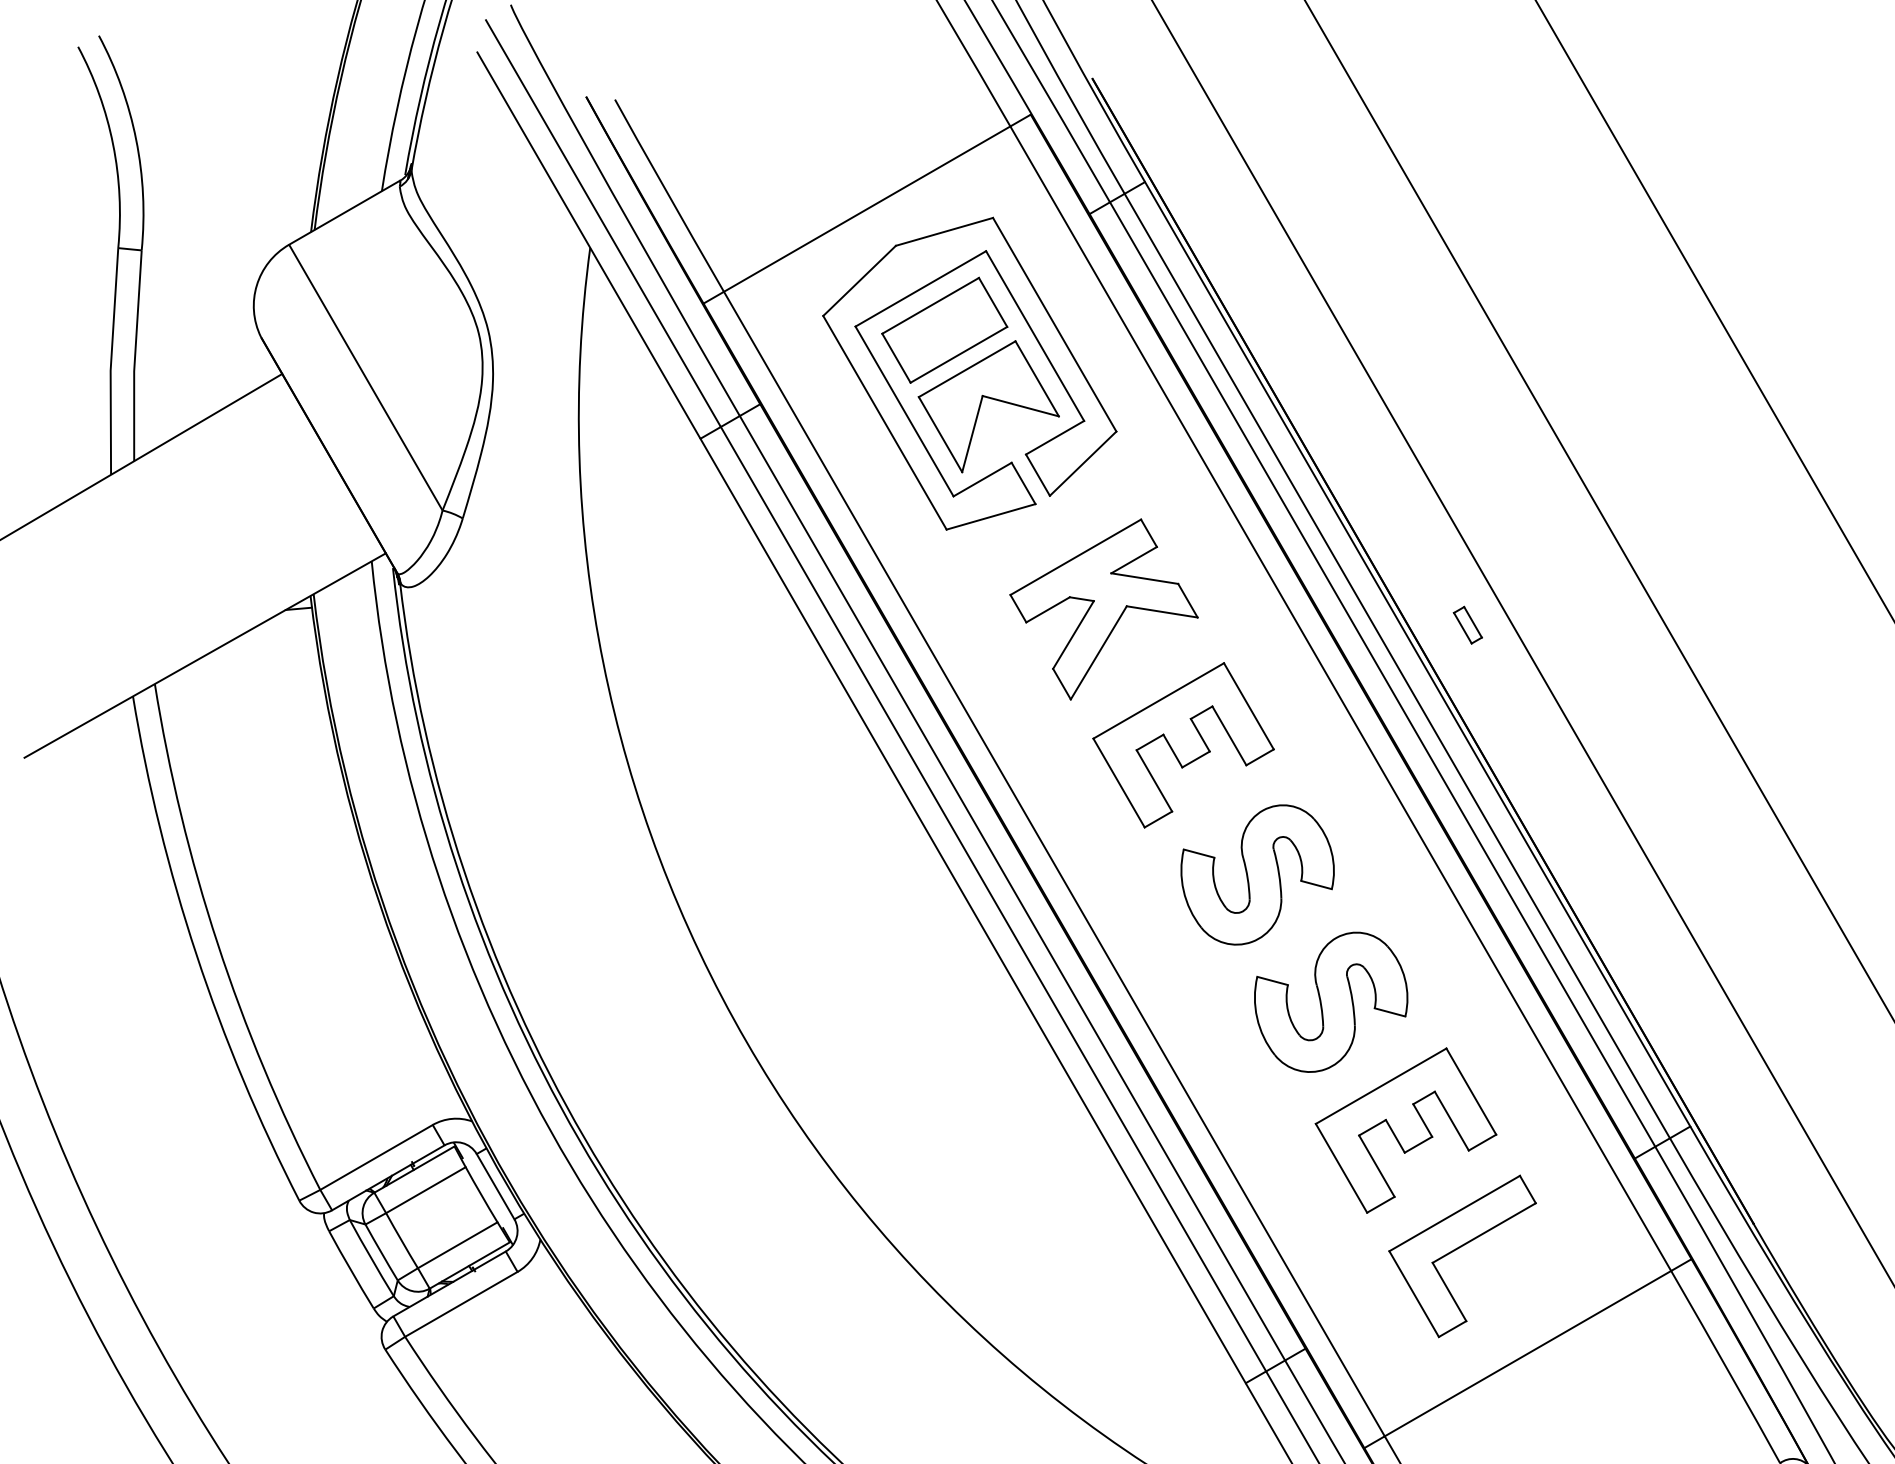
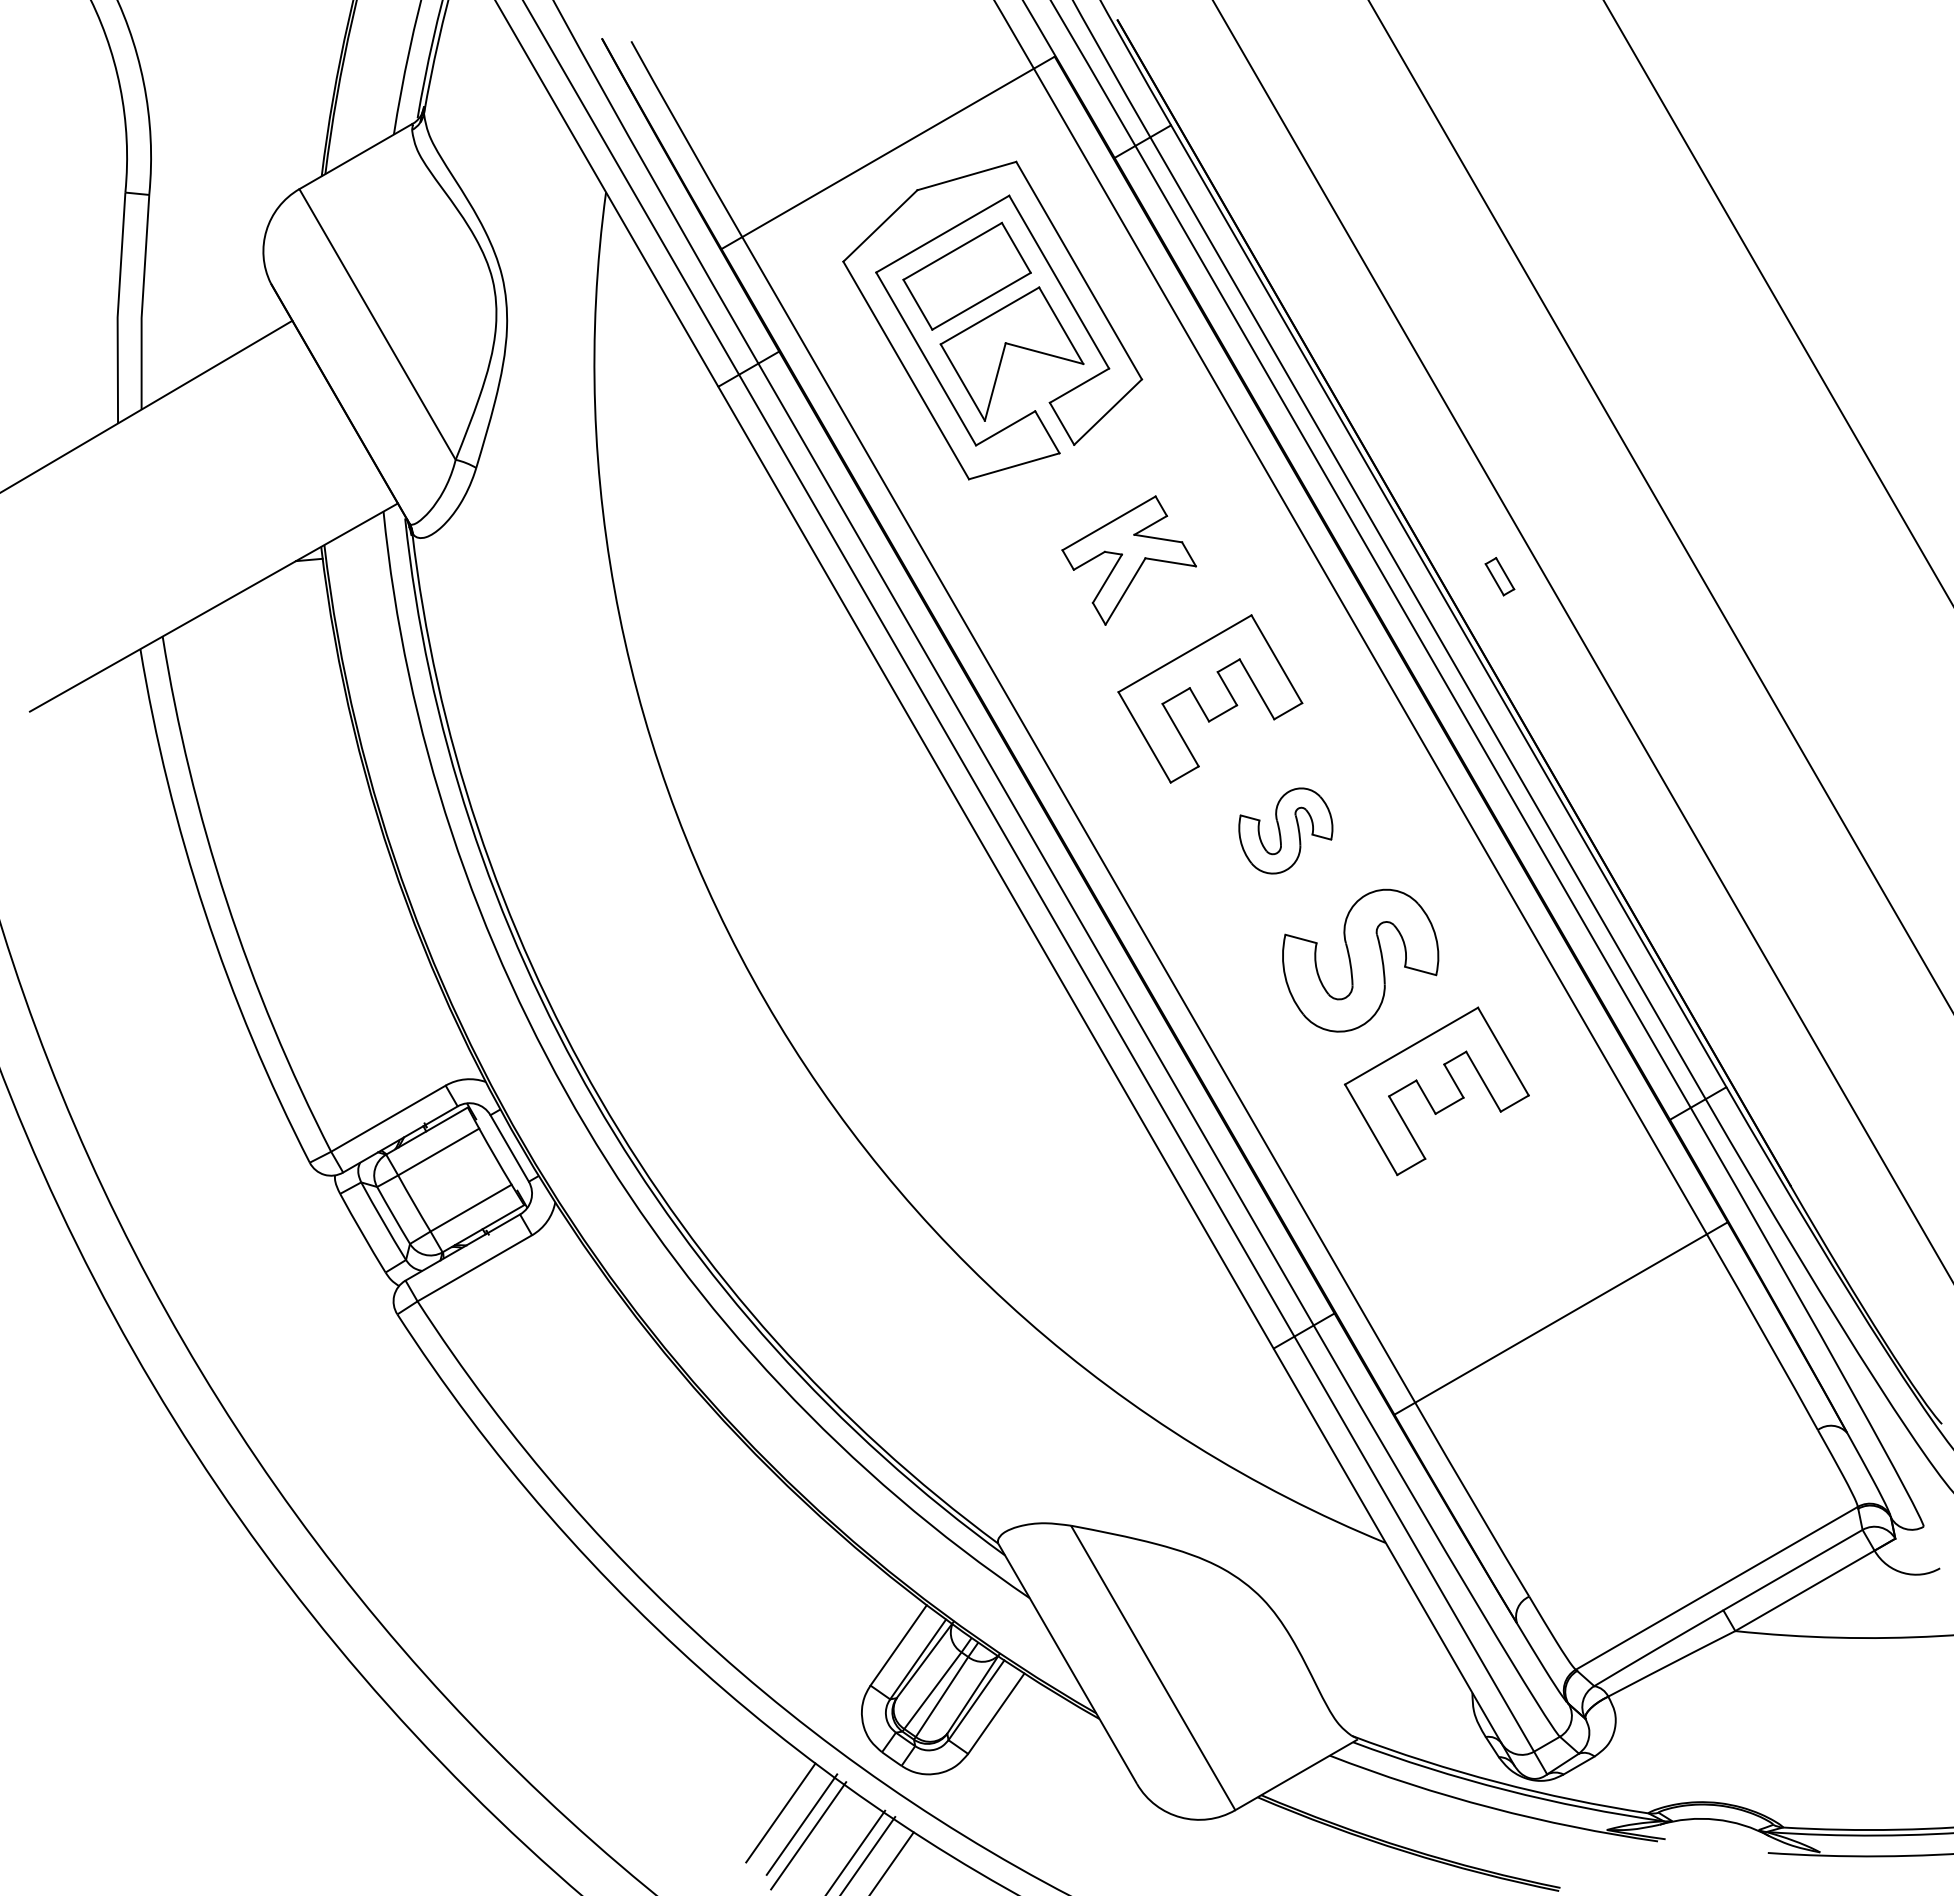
part: (1103, 609) -> (1128, 560), size x0.7
part: (1257, 874) -> (1285, 830), size x0.6
part: (1459, 1248) -> (1491, 1211), removed

